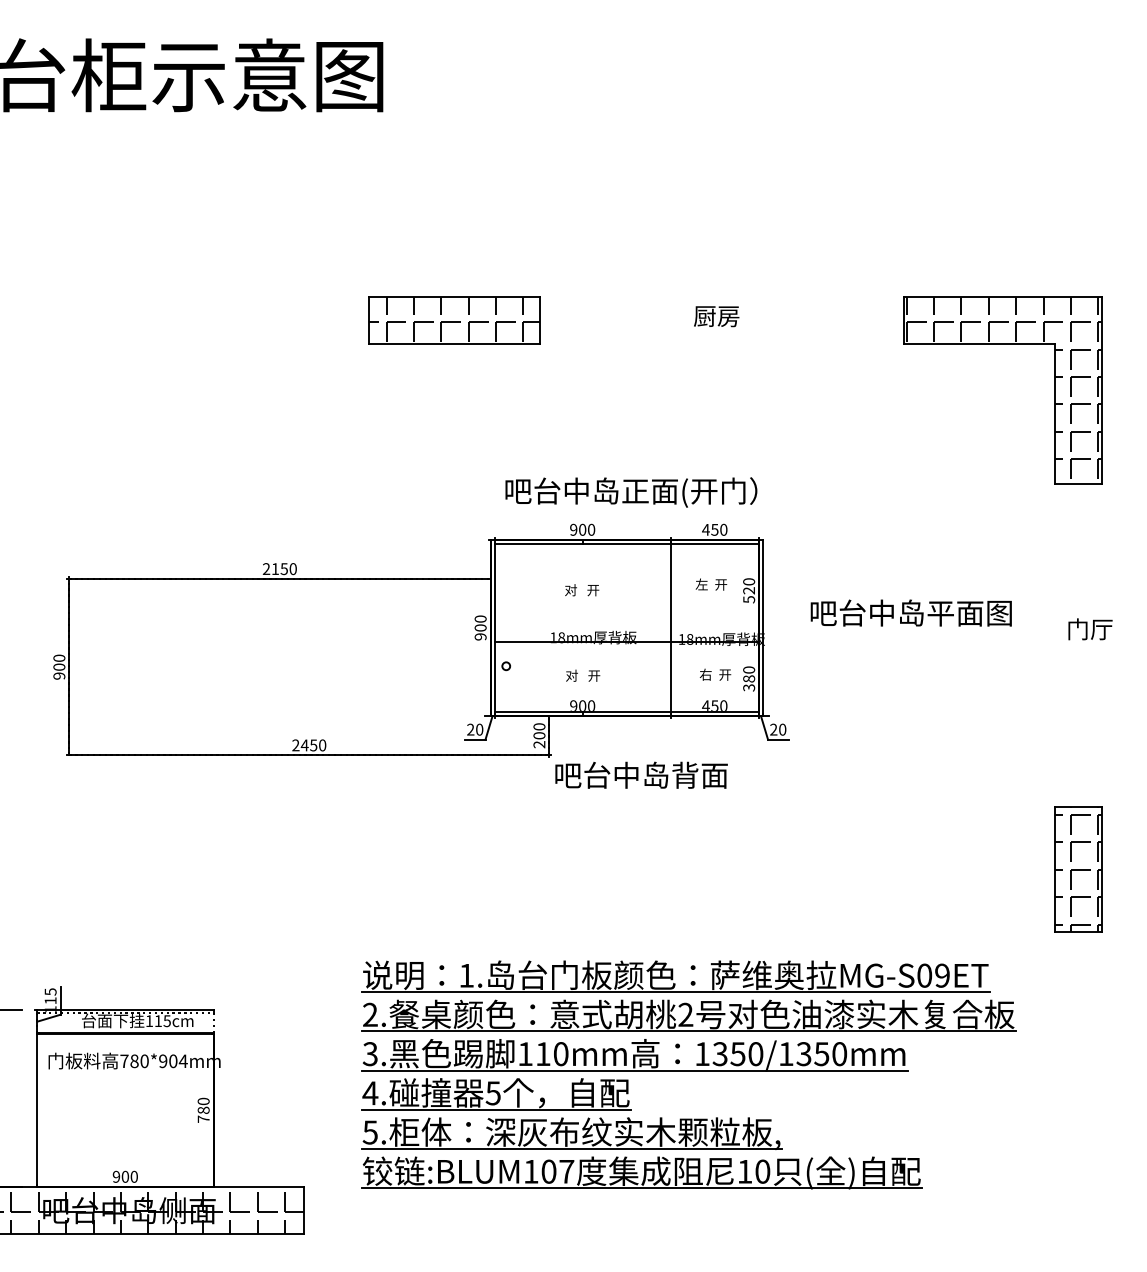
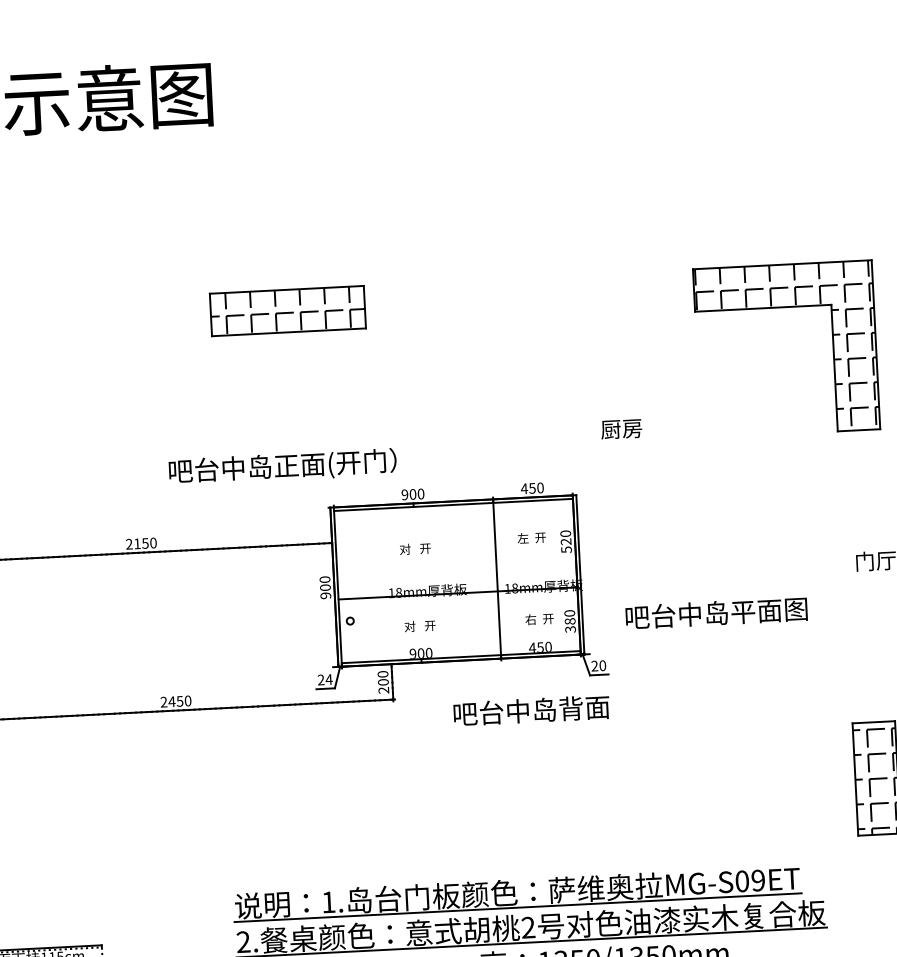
text: (716, 316) -> (621, 429), moved
text: (631, 492) -> (282, 467), moved
text: (910, 612) -> (715, 612), moved
text: (479, 729) -> (329, 679), 20 -> 24
text: (641, 774) -> (531, 709), moved

